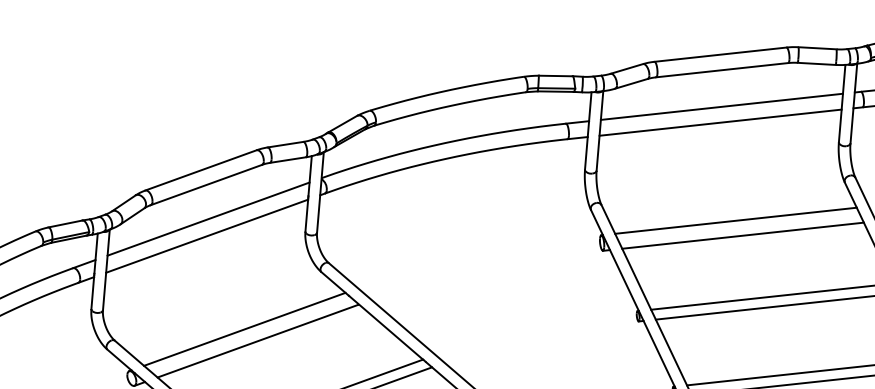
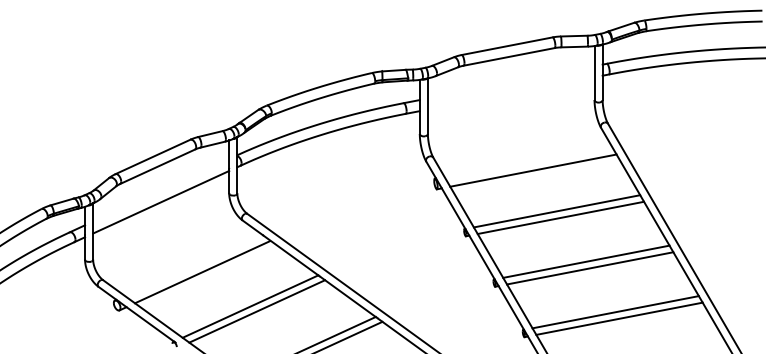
line: (720, 106) -> (510, 82), removed
line: (719, 122) -> (510, 93), removed
line: (209, 218) -> (161, 189), removed
line: (735, 220) -> (527, 160), removed
line: (244, 328) -> (192, 264), removed

